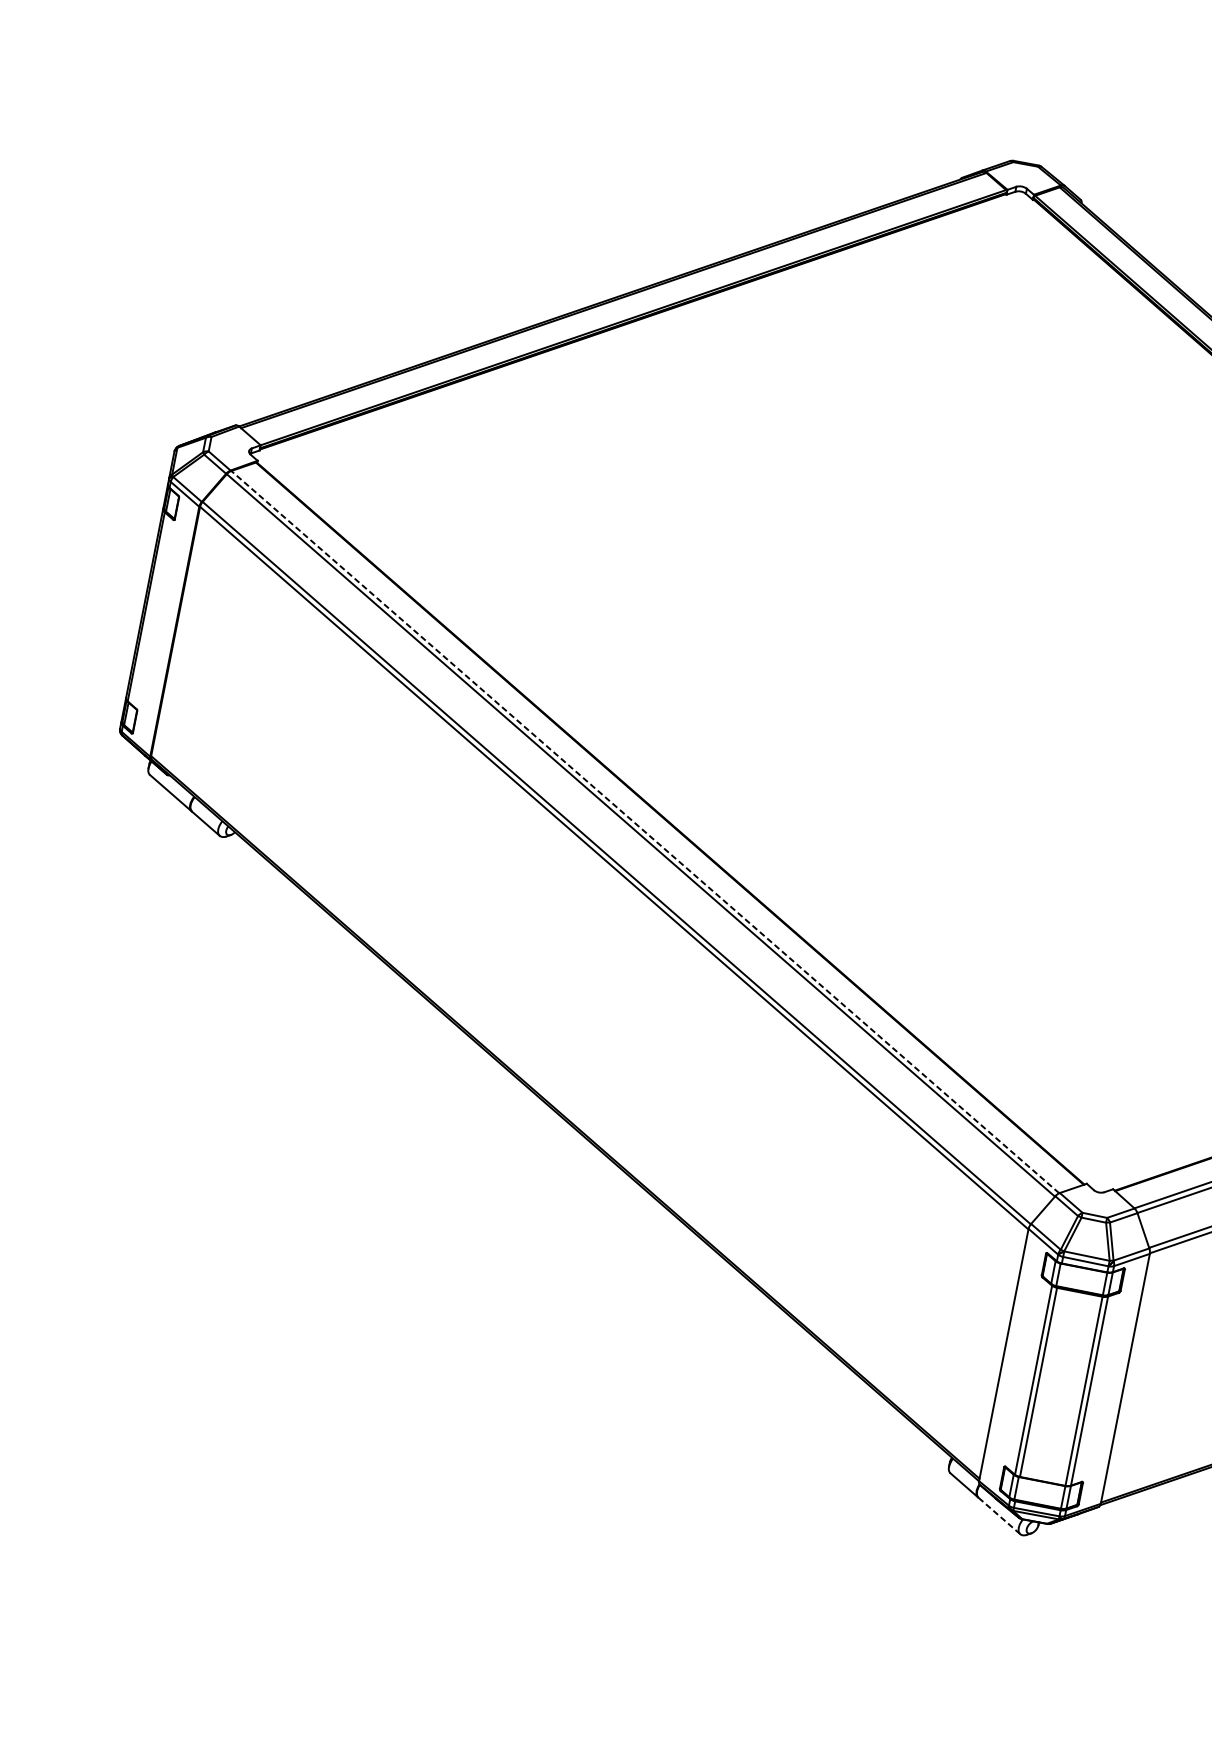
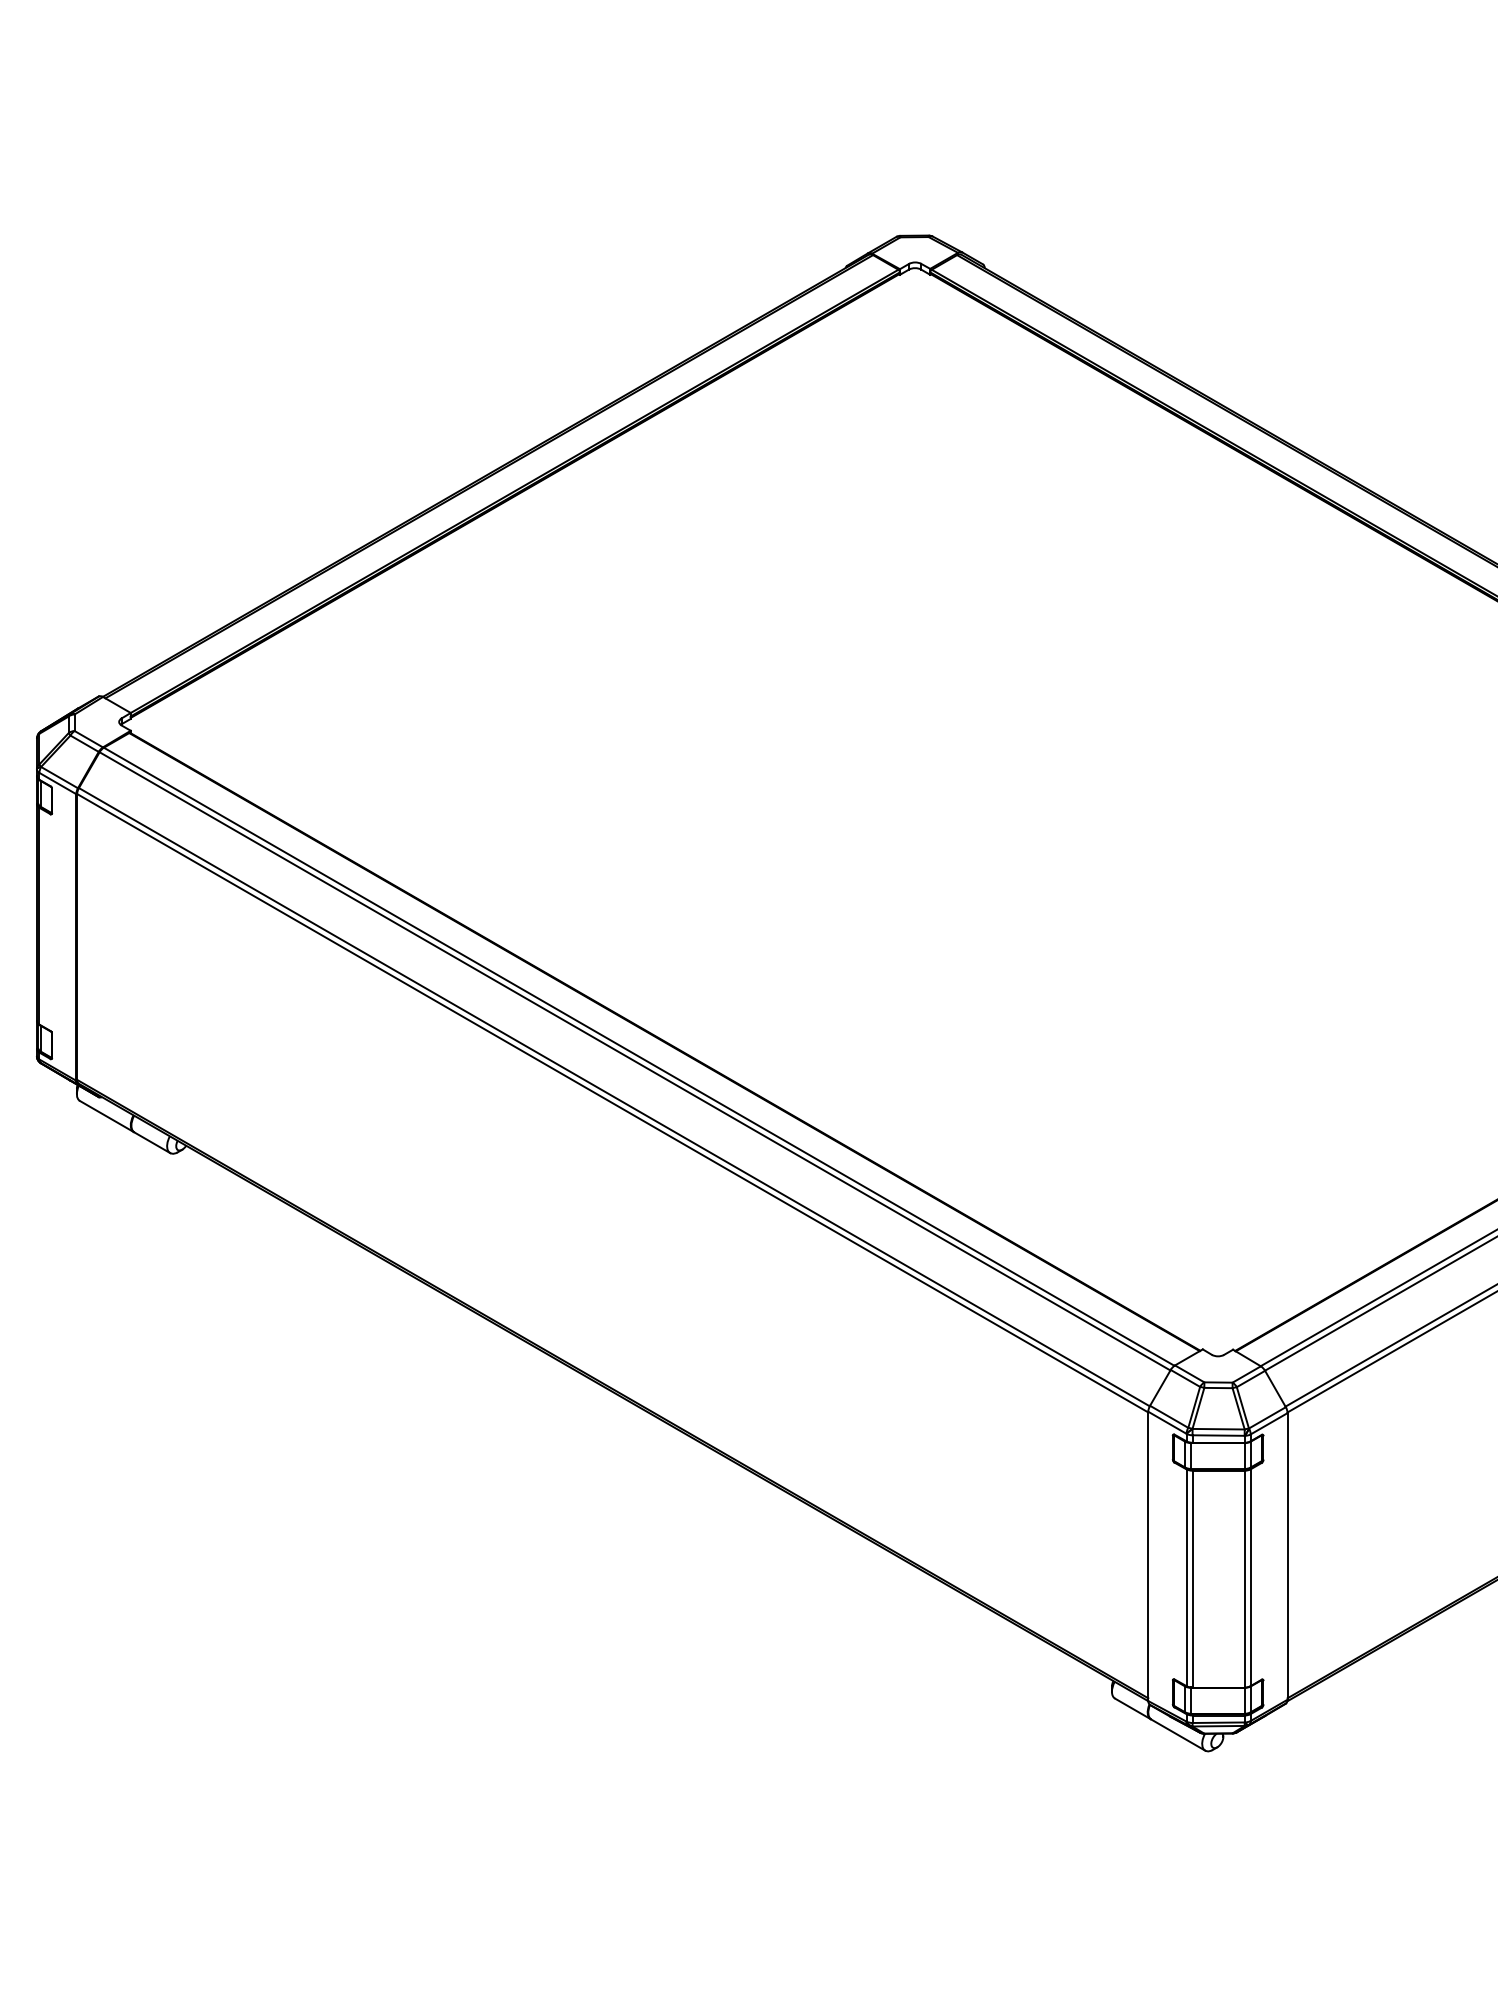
line: (644, 831) -> (638, 1056), dashed -> solid
line: (999, 1516) -> (1178, 1735), dashed -> solid

